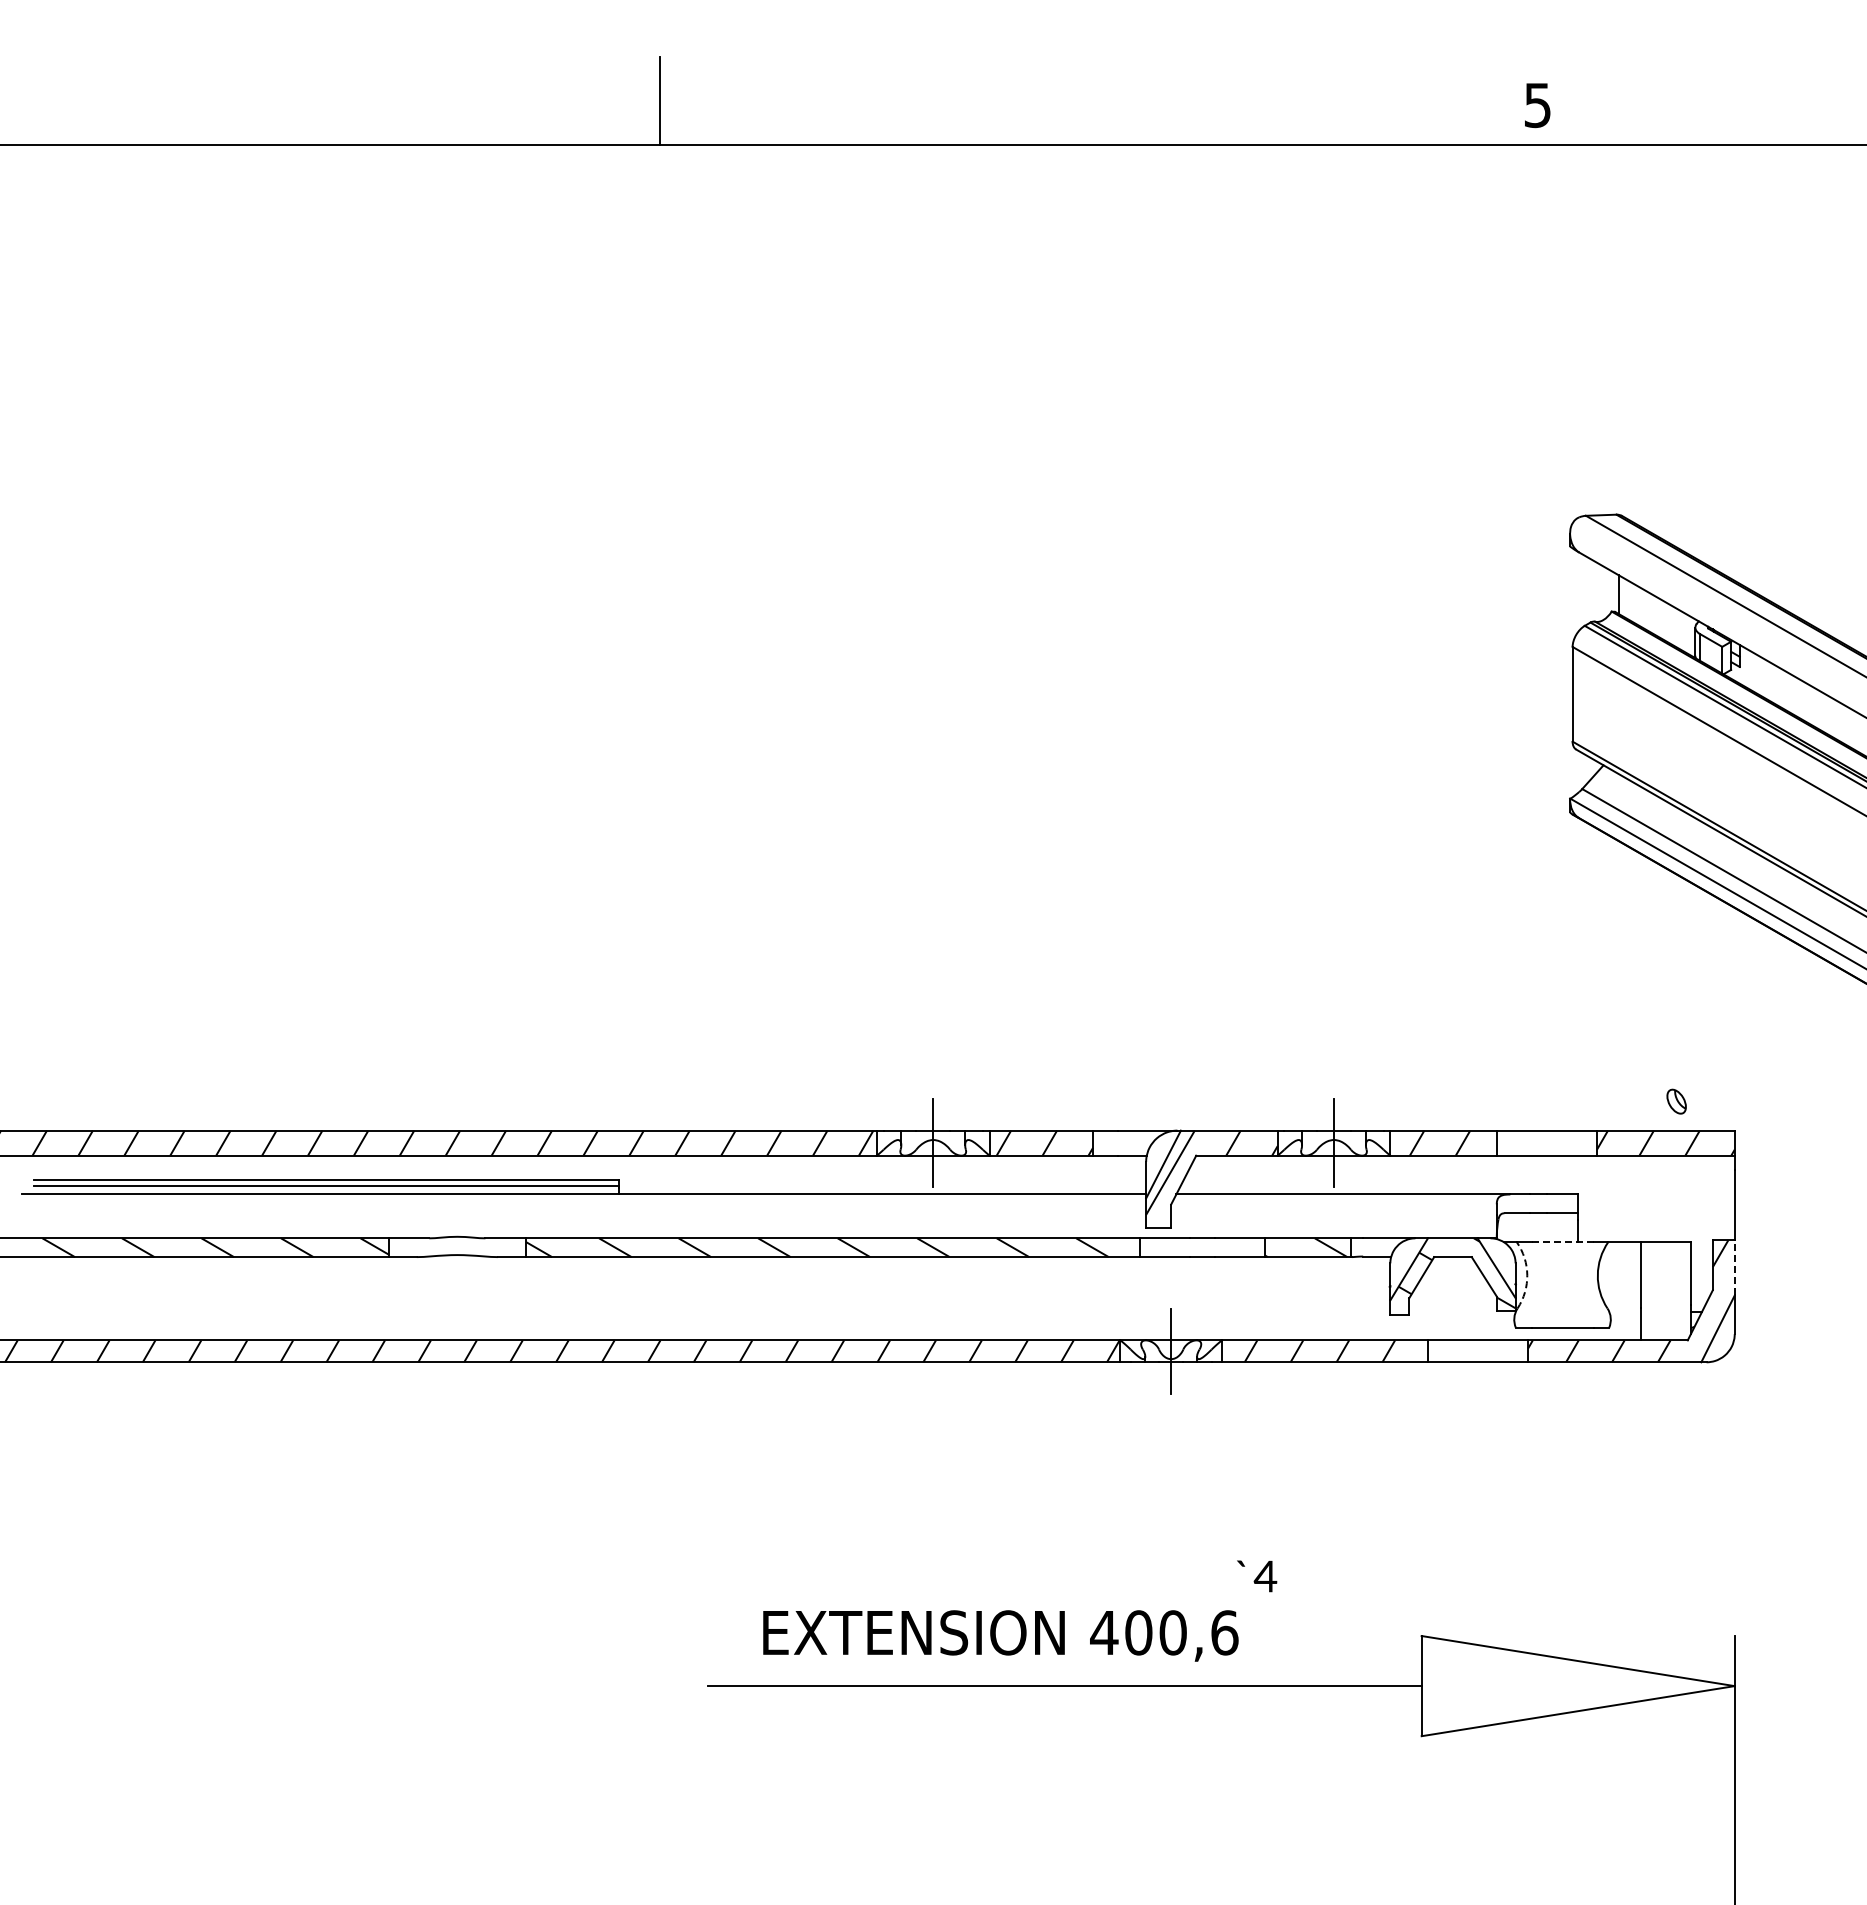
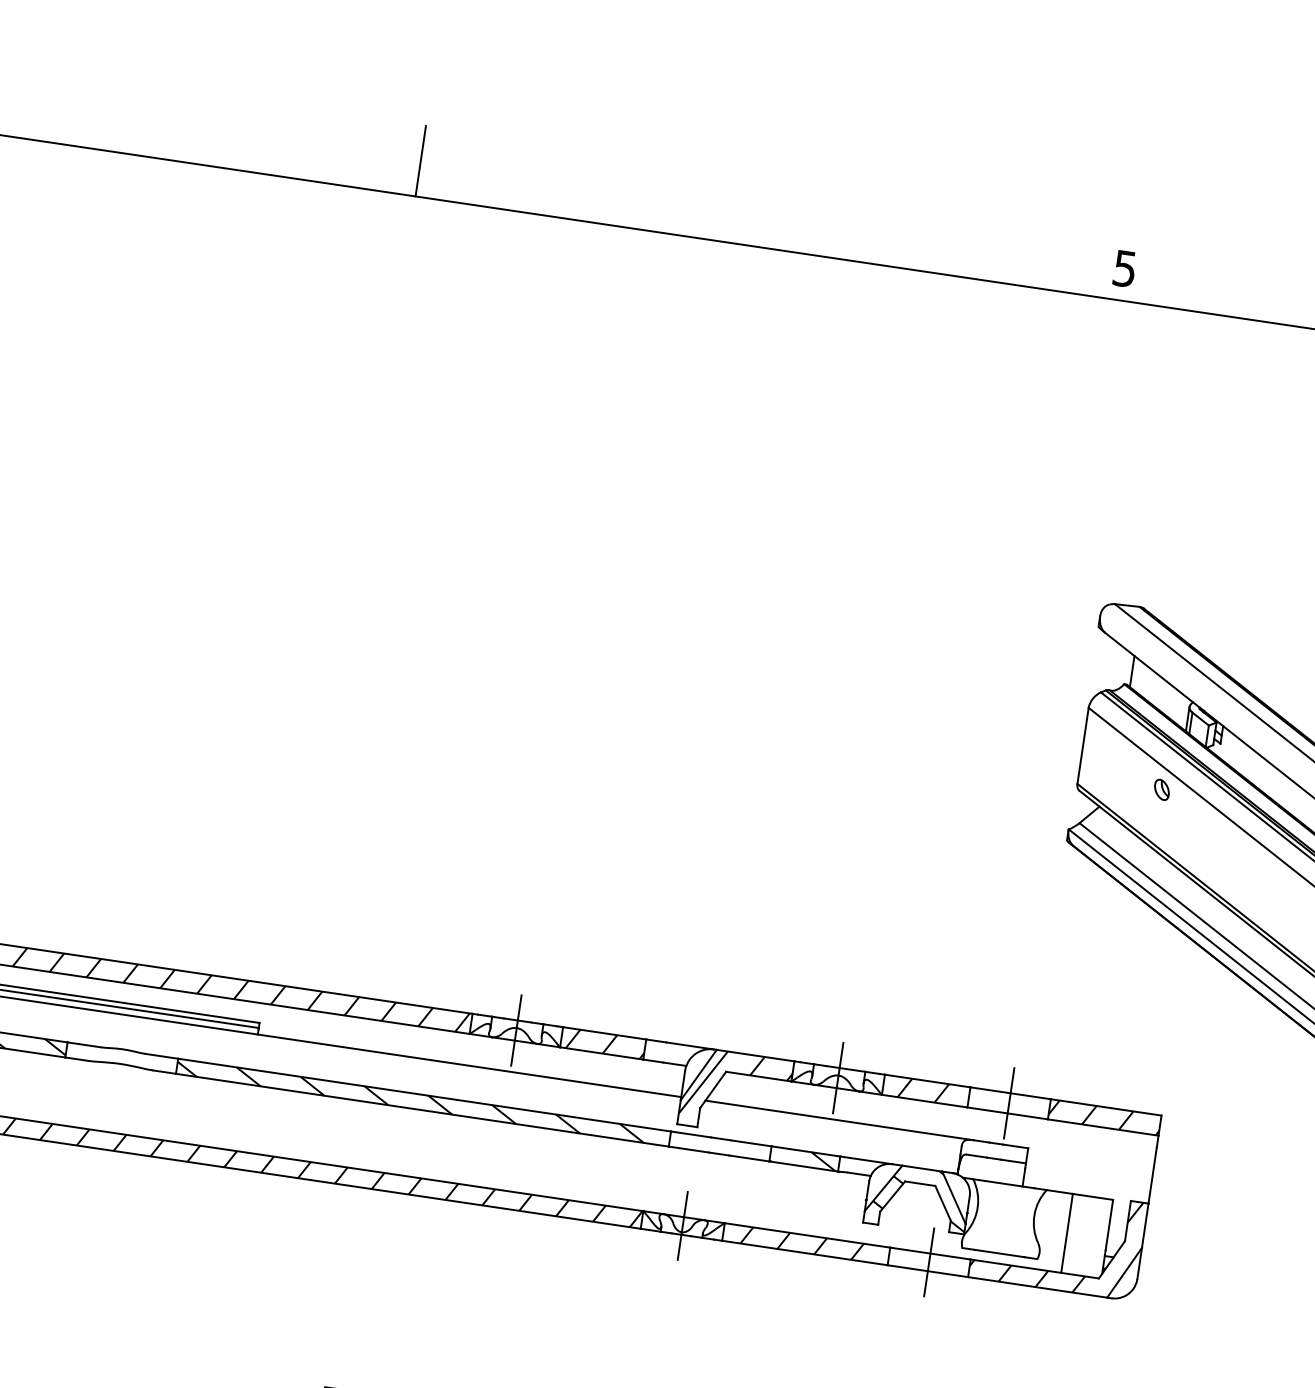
part: (1676, 1101) -> (1161, 789), moved
line: (1546, 1142) -> (1008, 1102), added
line: (1562, 1242) -> (1009, 1184), dashed -> solid
line: (1734, 1267) -> (1145, 1225), dashed -> solid
arc: (1527, 1275) -> (977, 1207), dashed -> solid
line: (1478, 1351) -> (929, 1262), added

